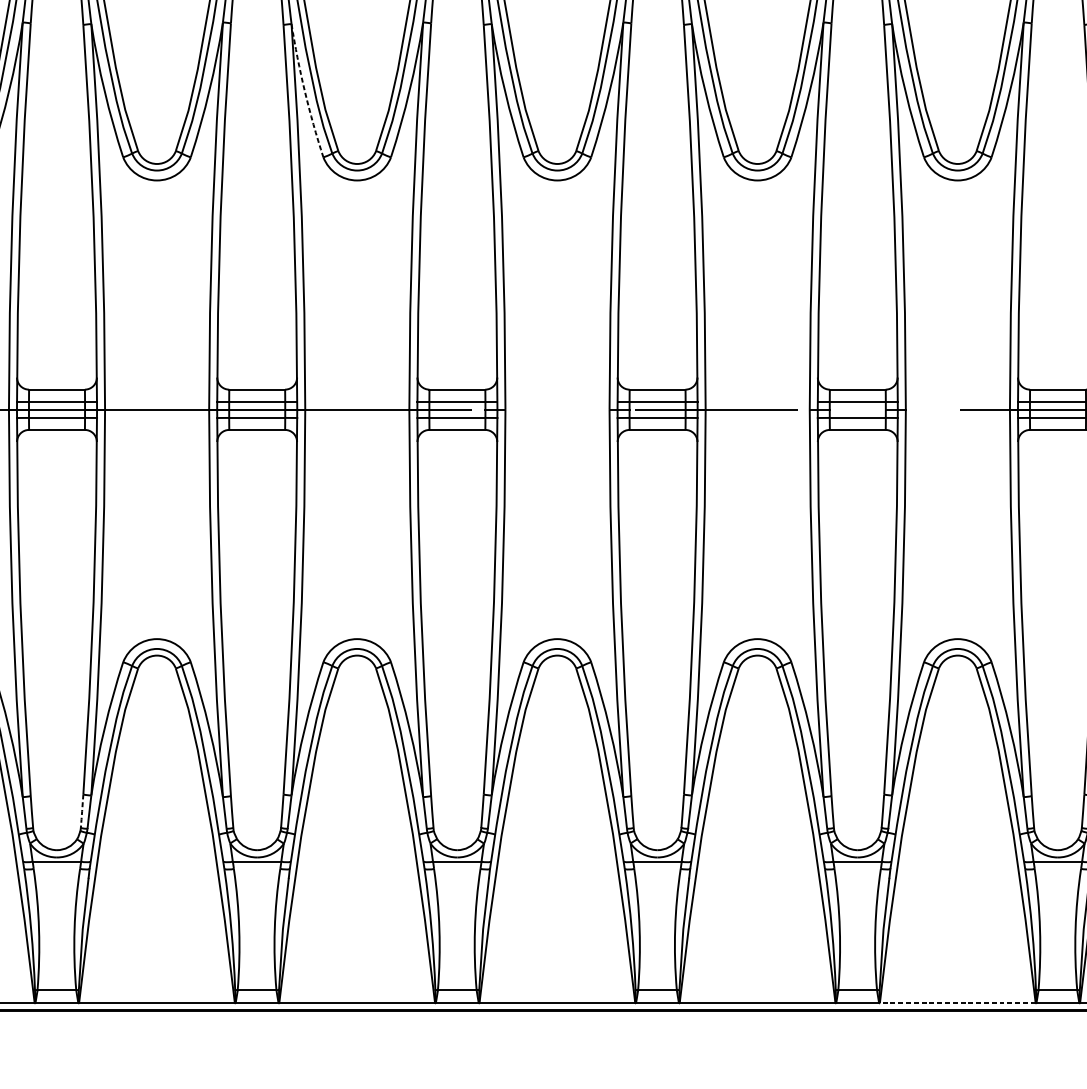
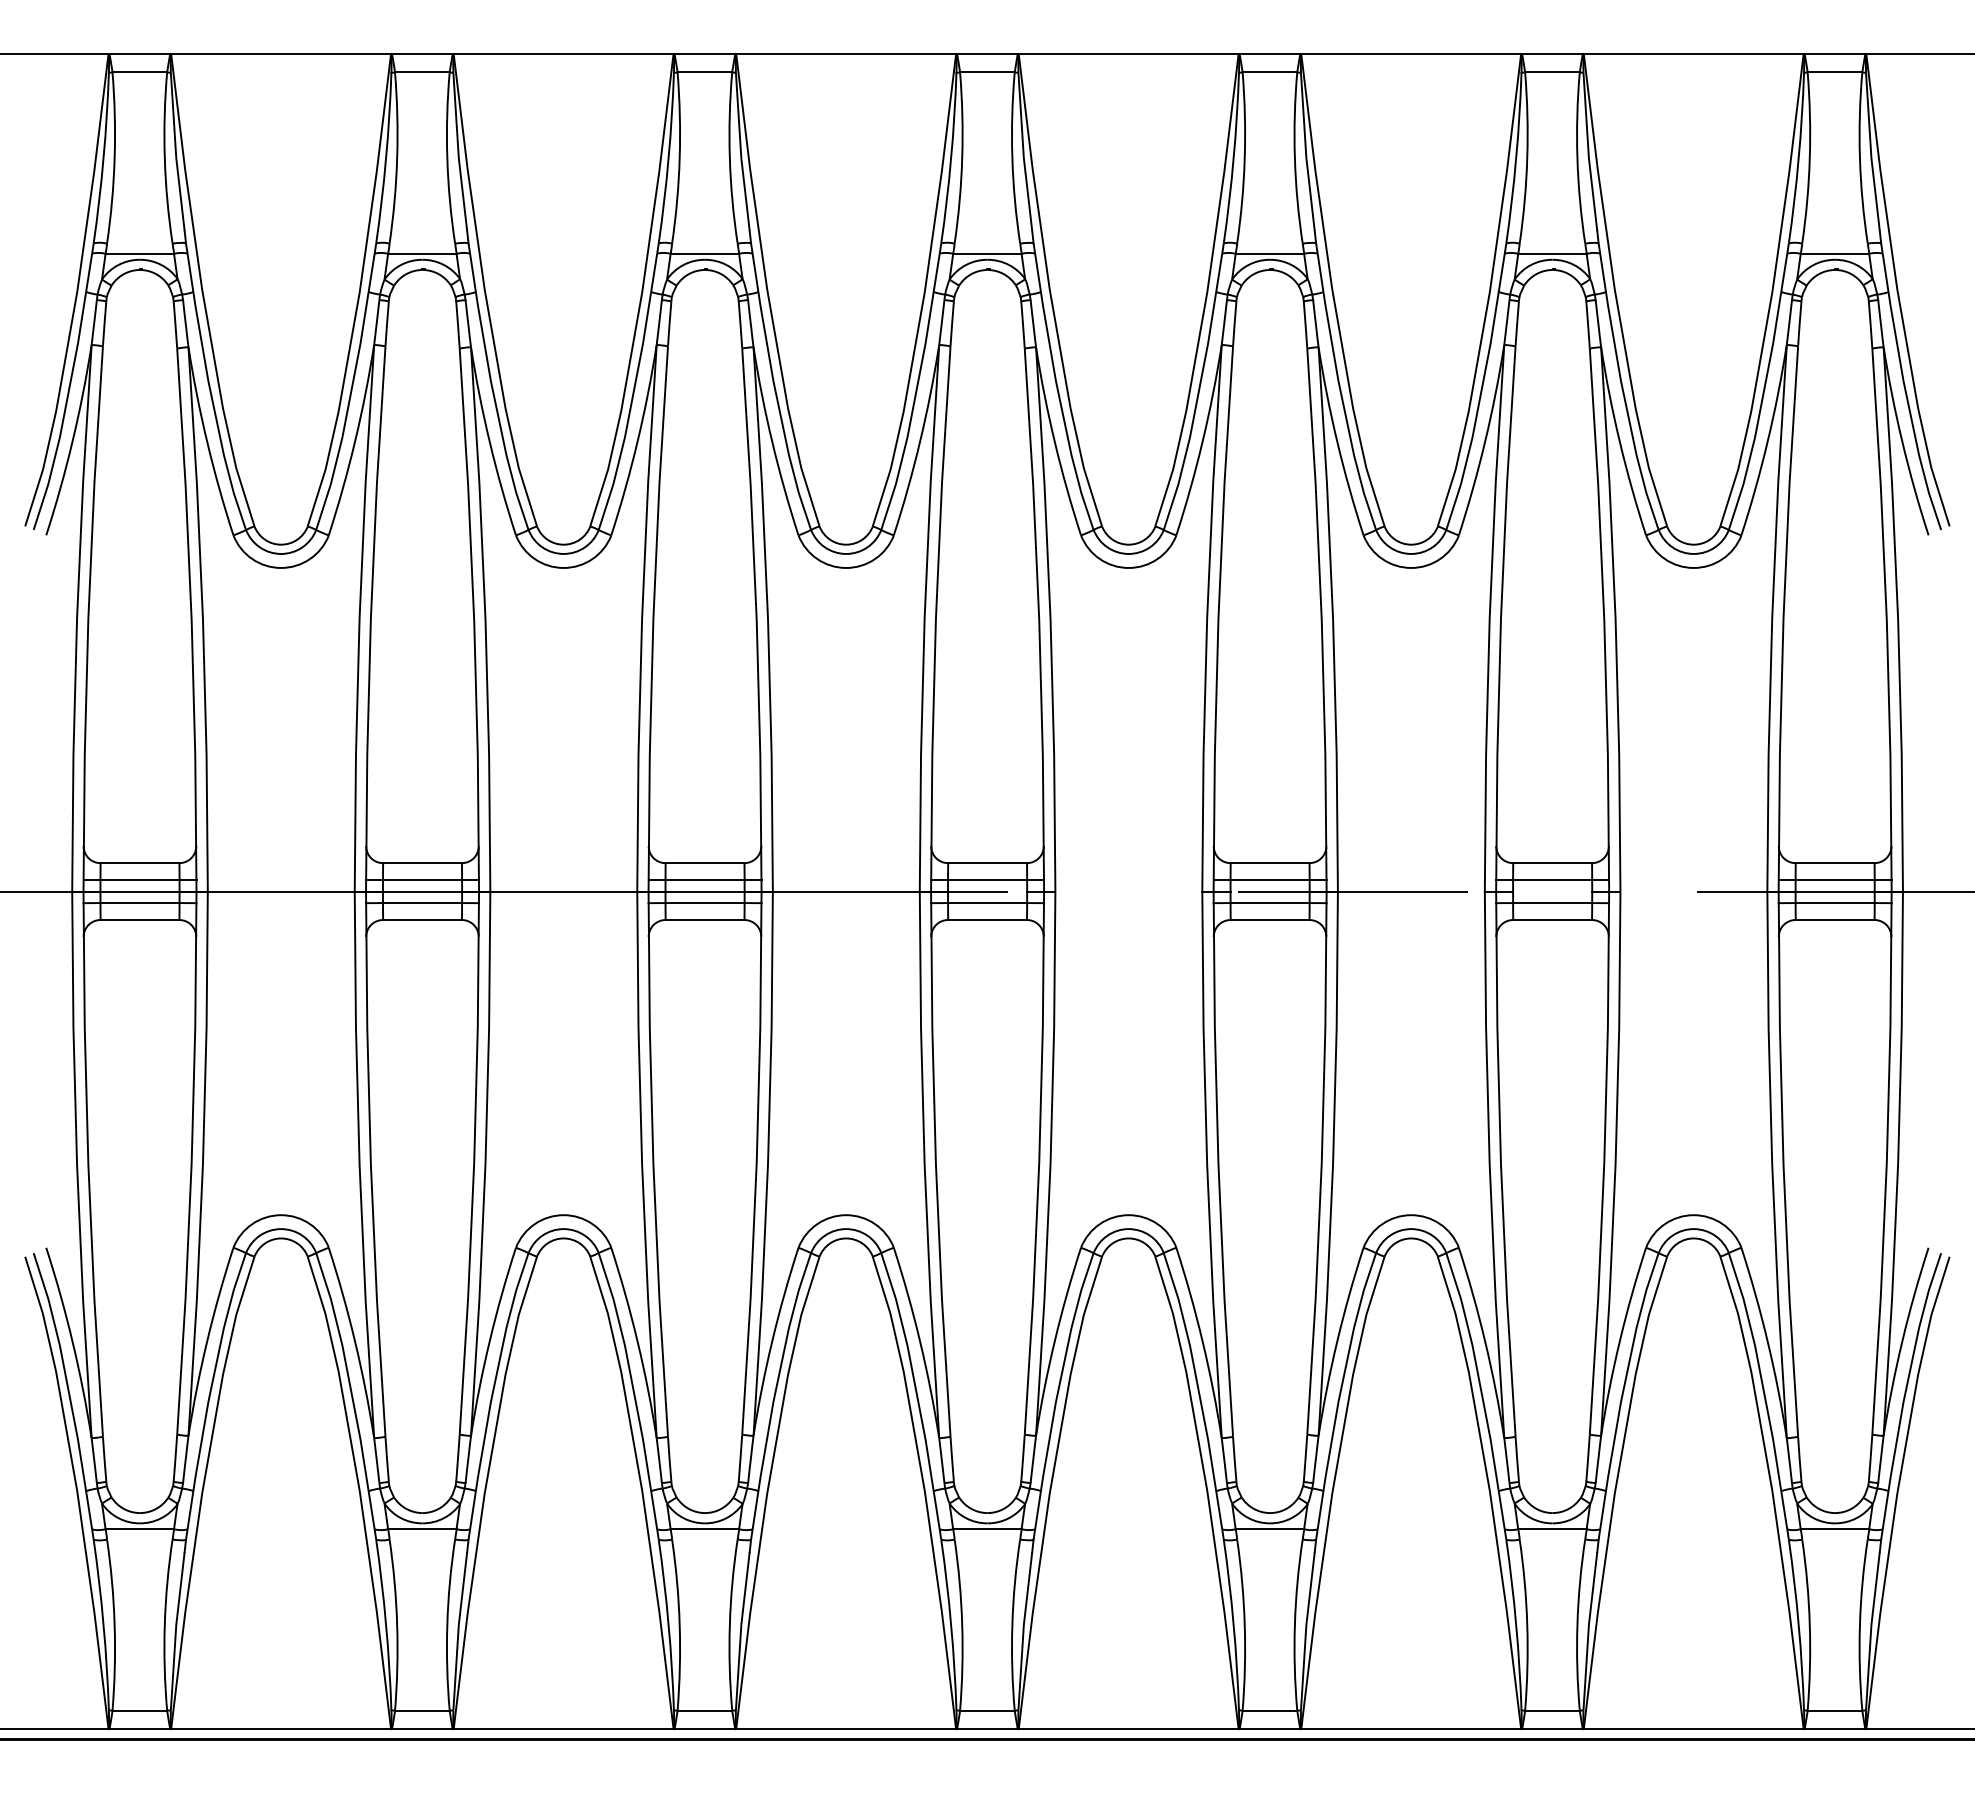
arc: (304, 91) -> (772, 442), dashed -> solid
line: (82, 811) -> (458, 1458), dashed -> solid
line: (957, 1002) -> (1693, 1728), dashed -> solid

